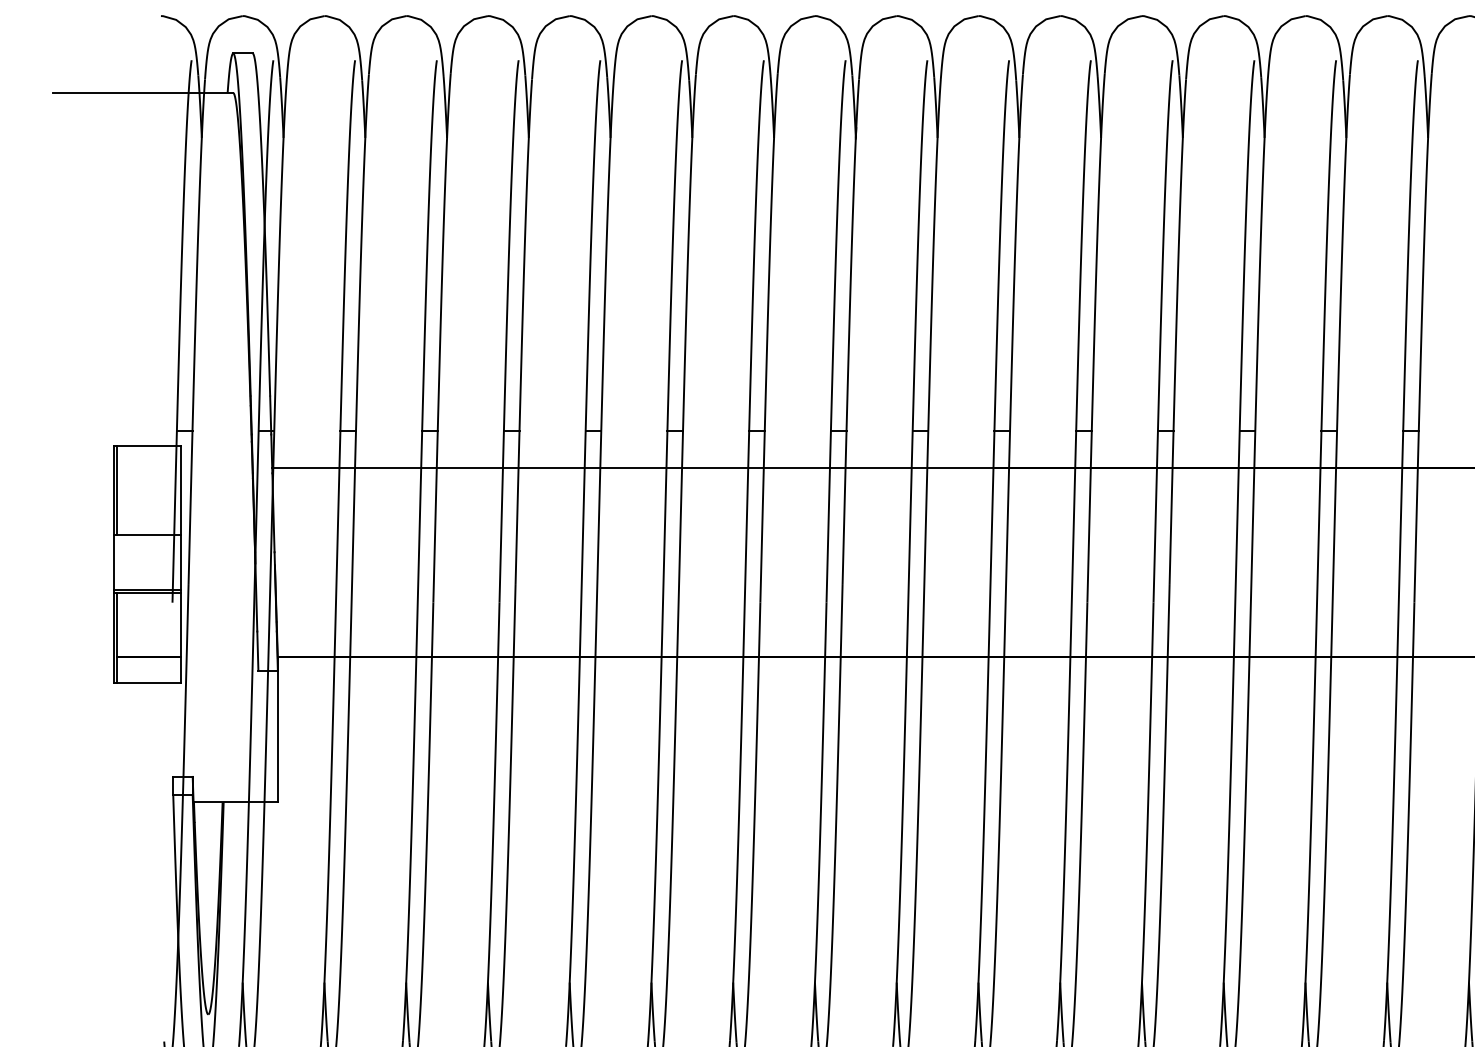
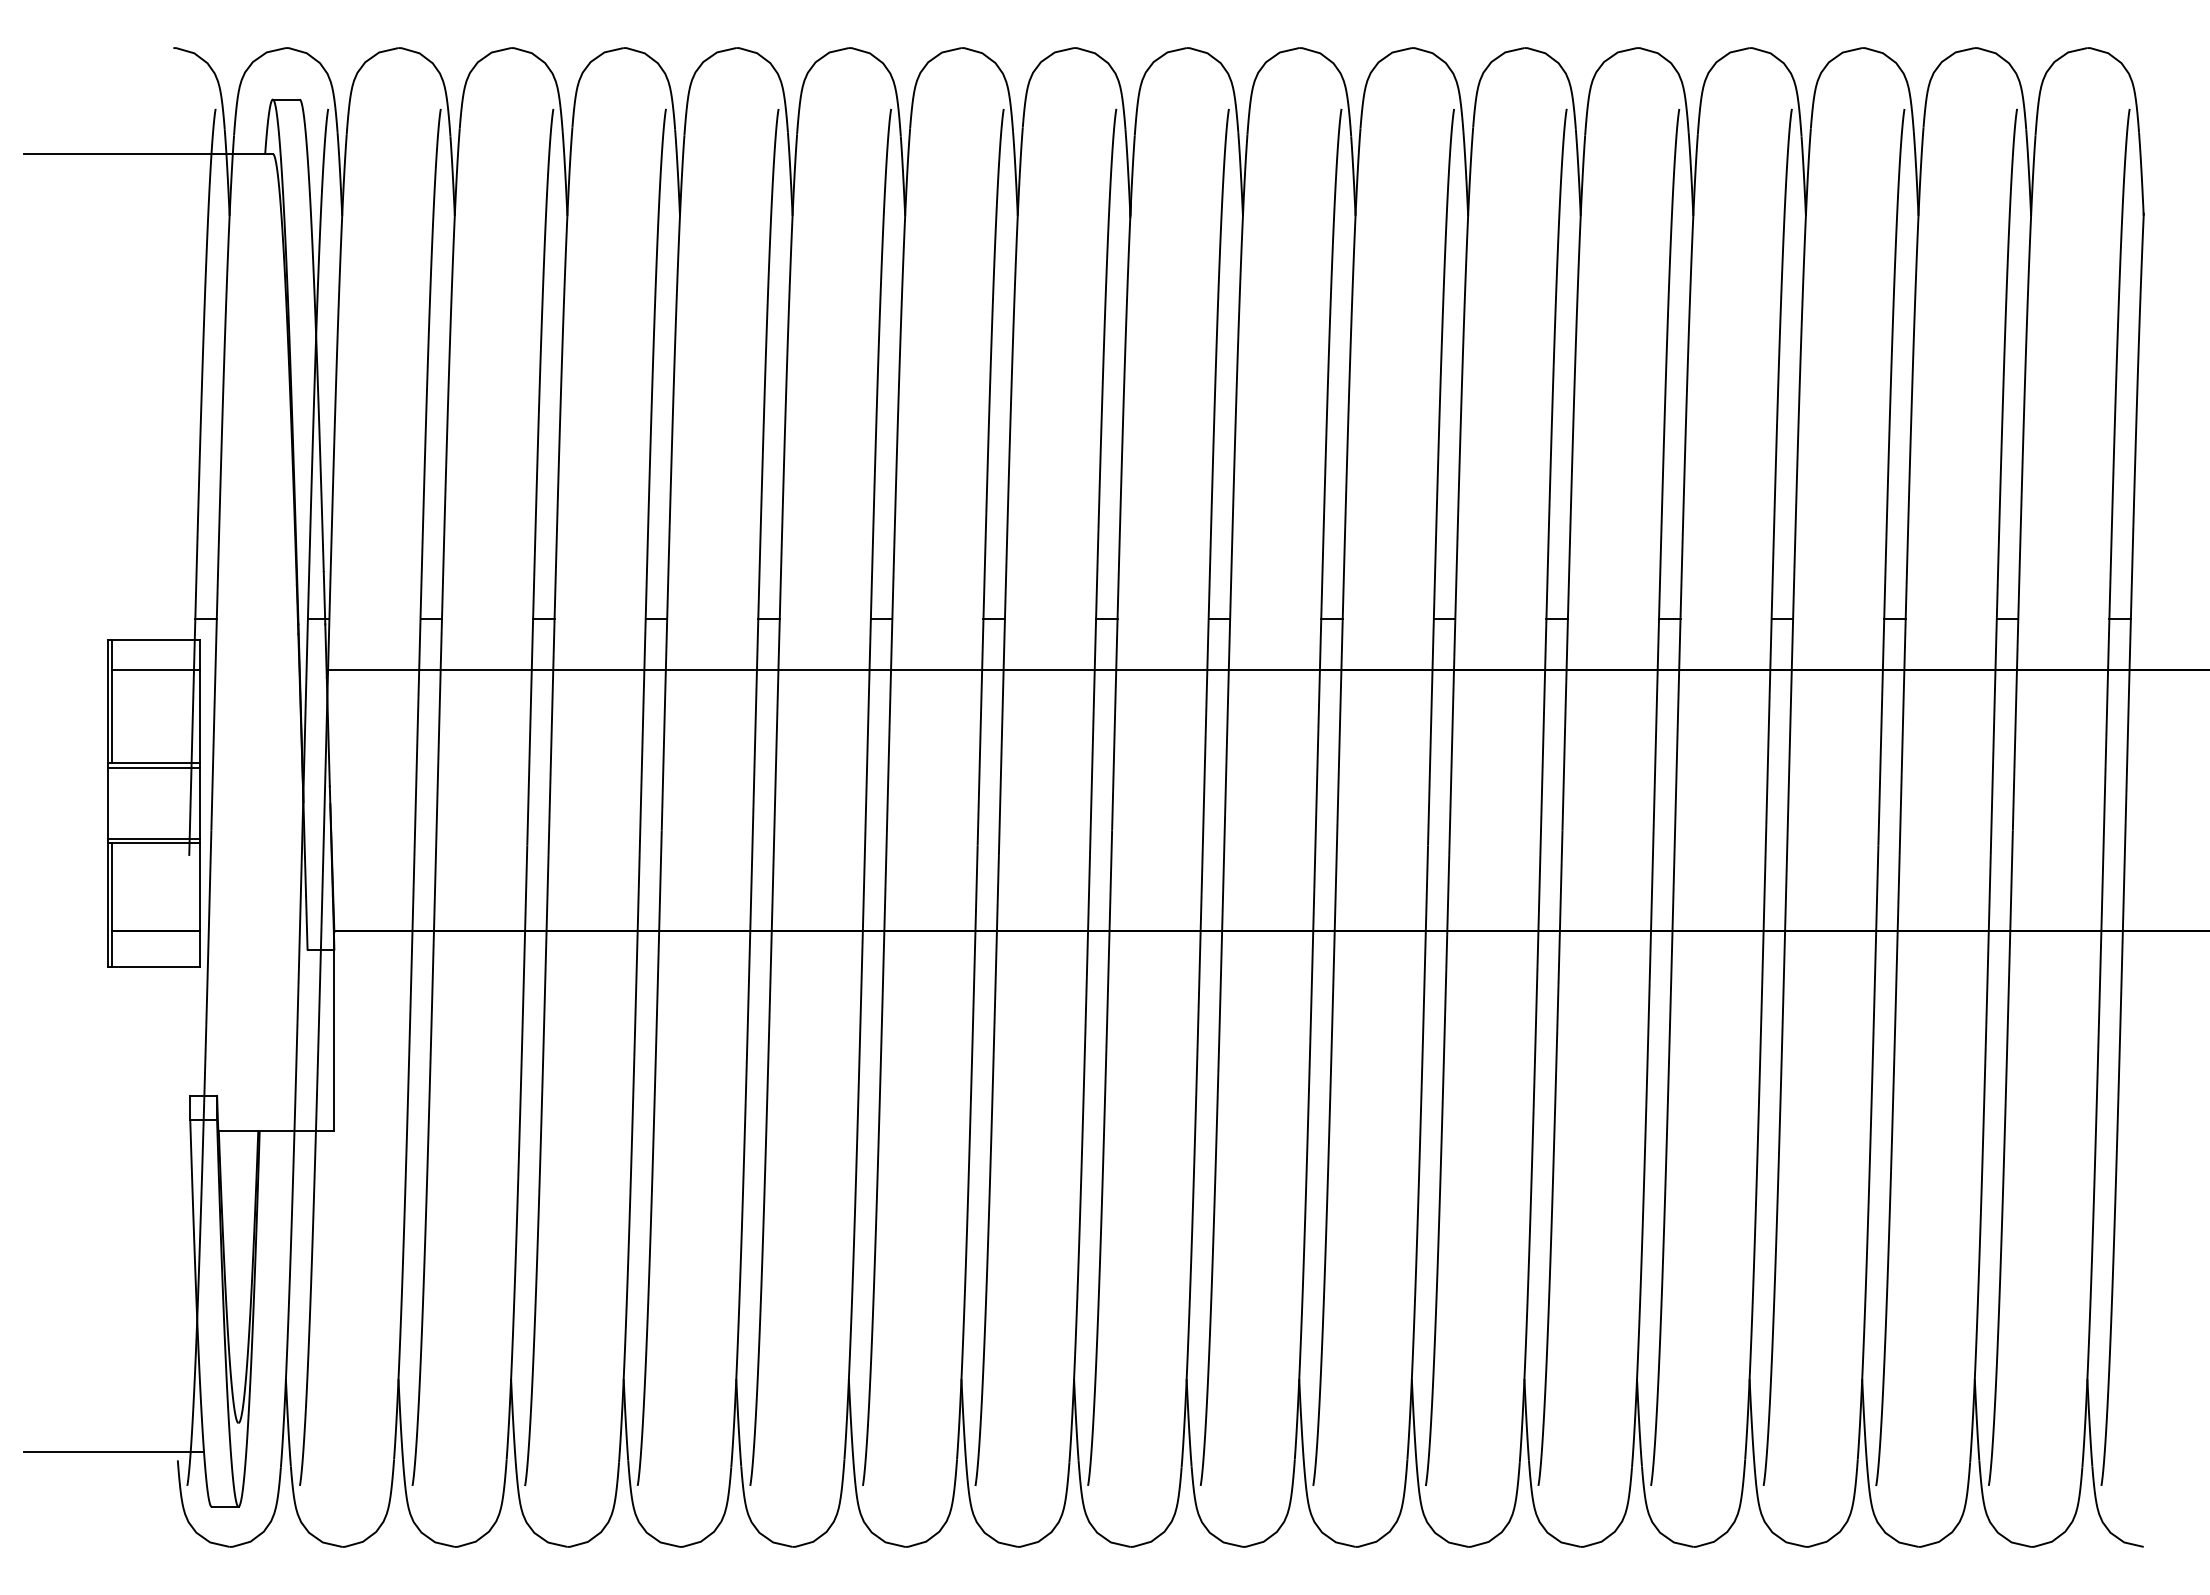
line: (148, 468) -> (156, 670), added
line: (147, 538) -> (154, 767), added
line: (118, 1035) -> (114, 1452), added

